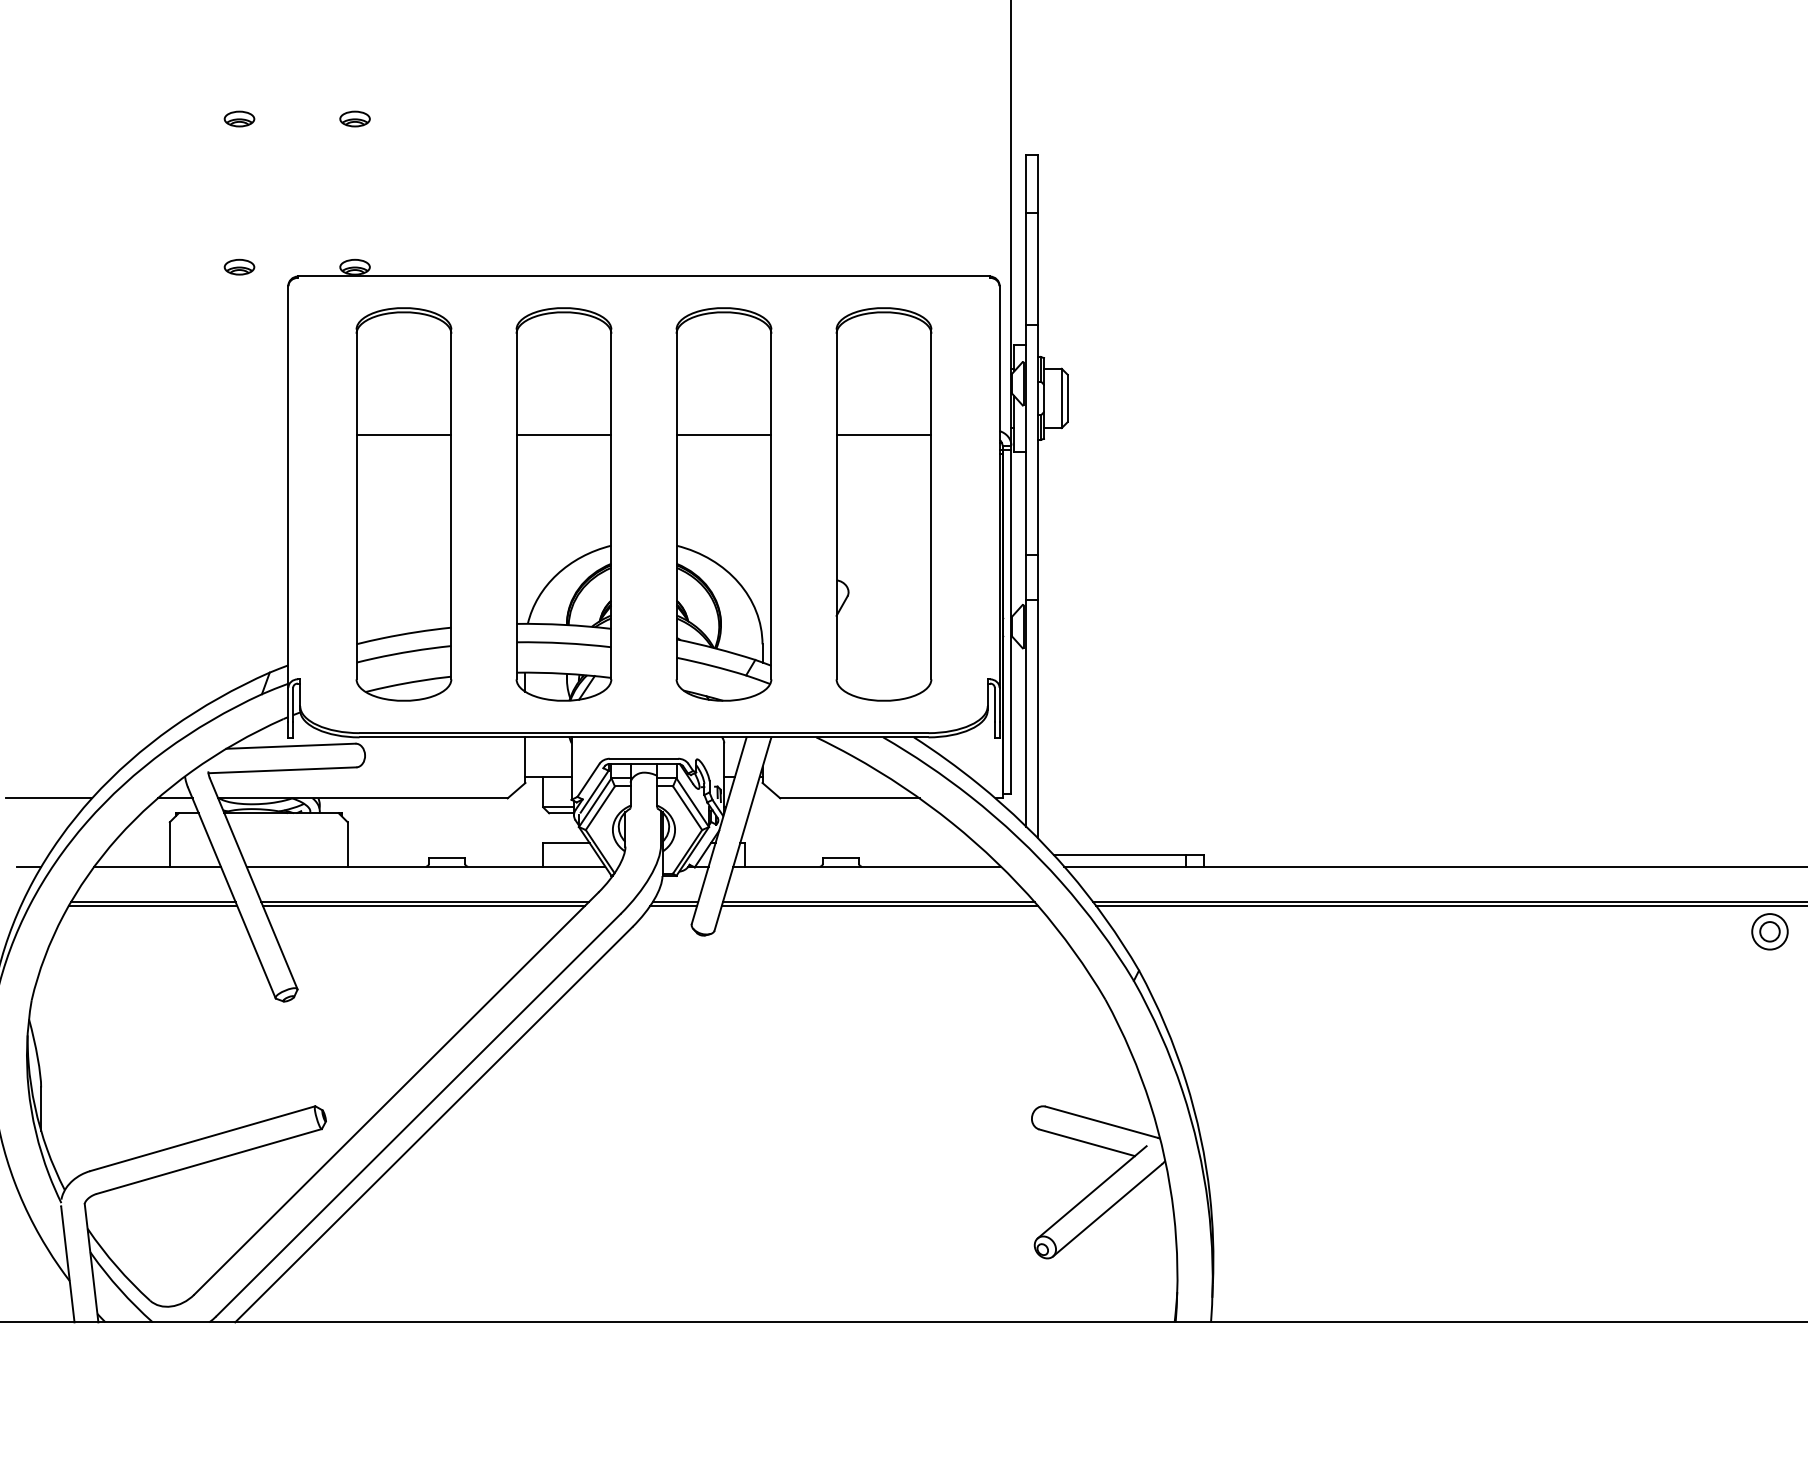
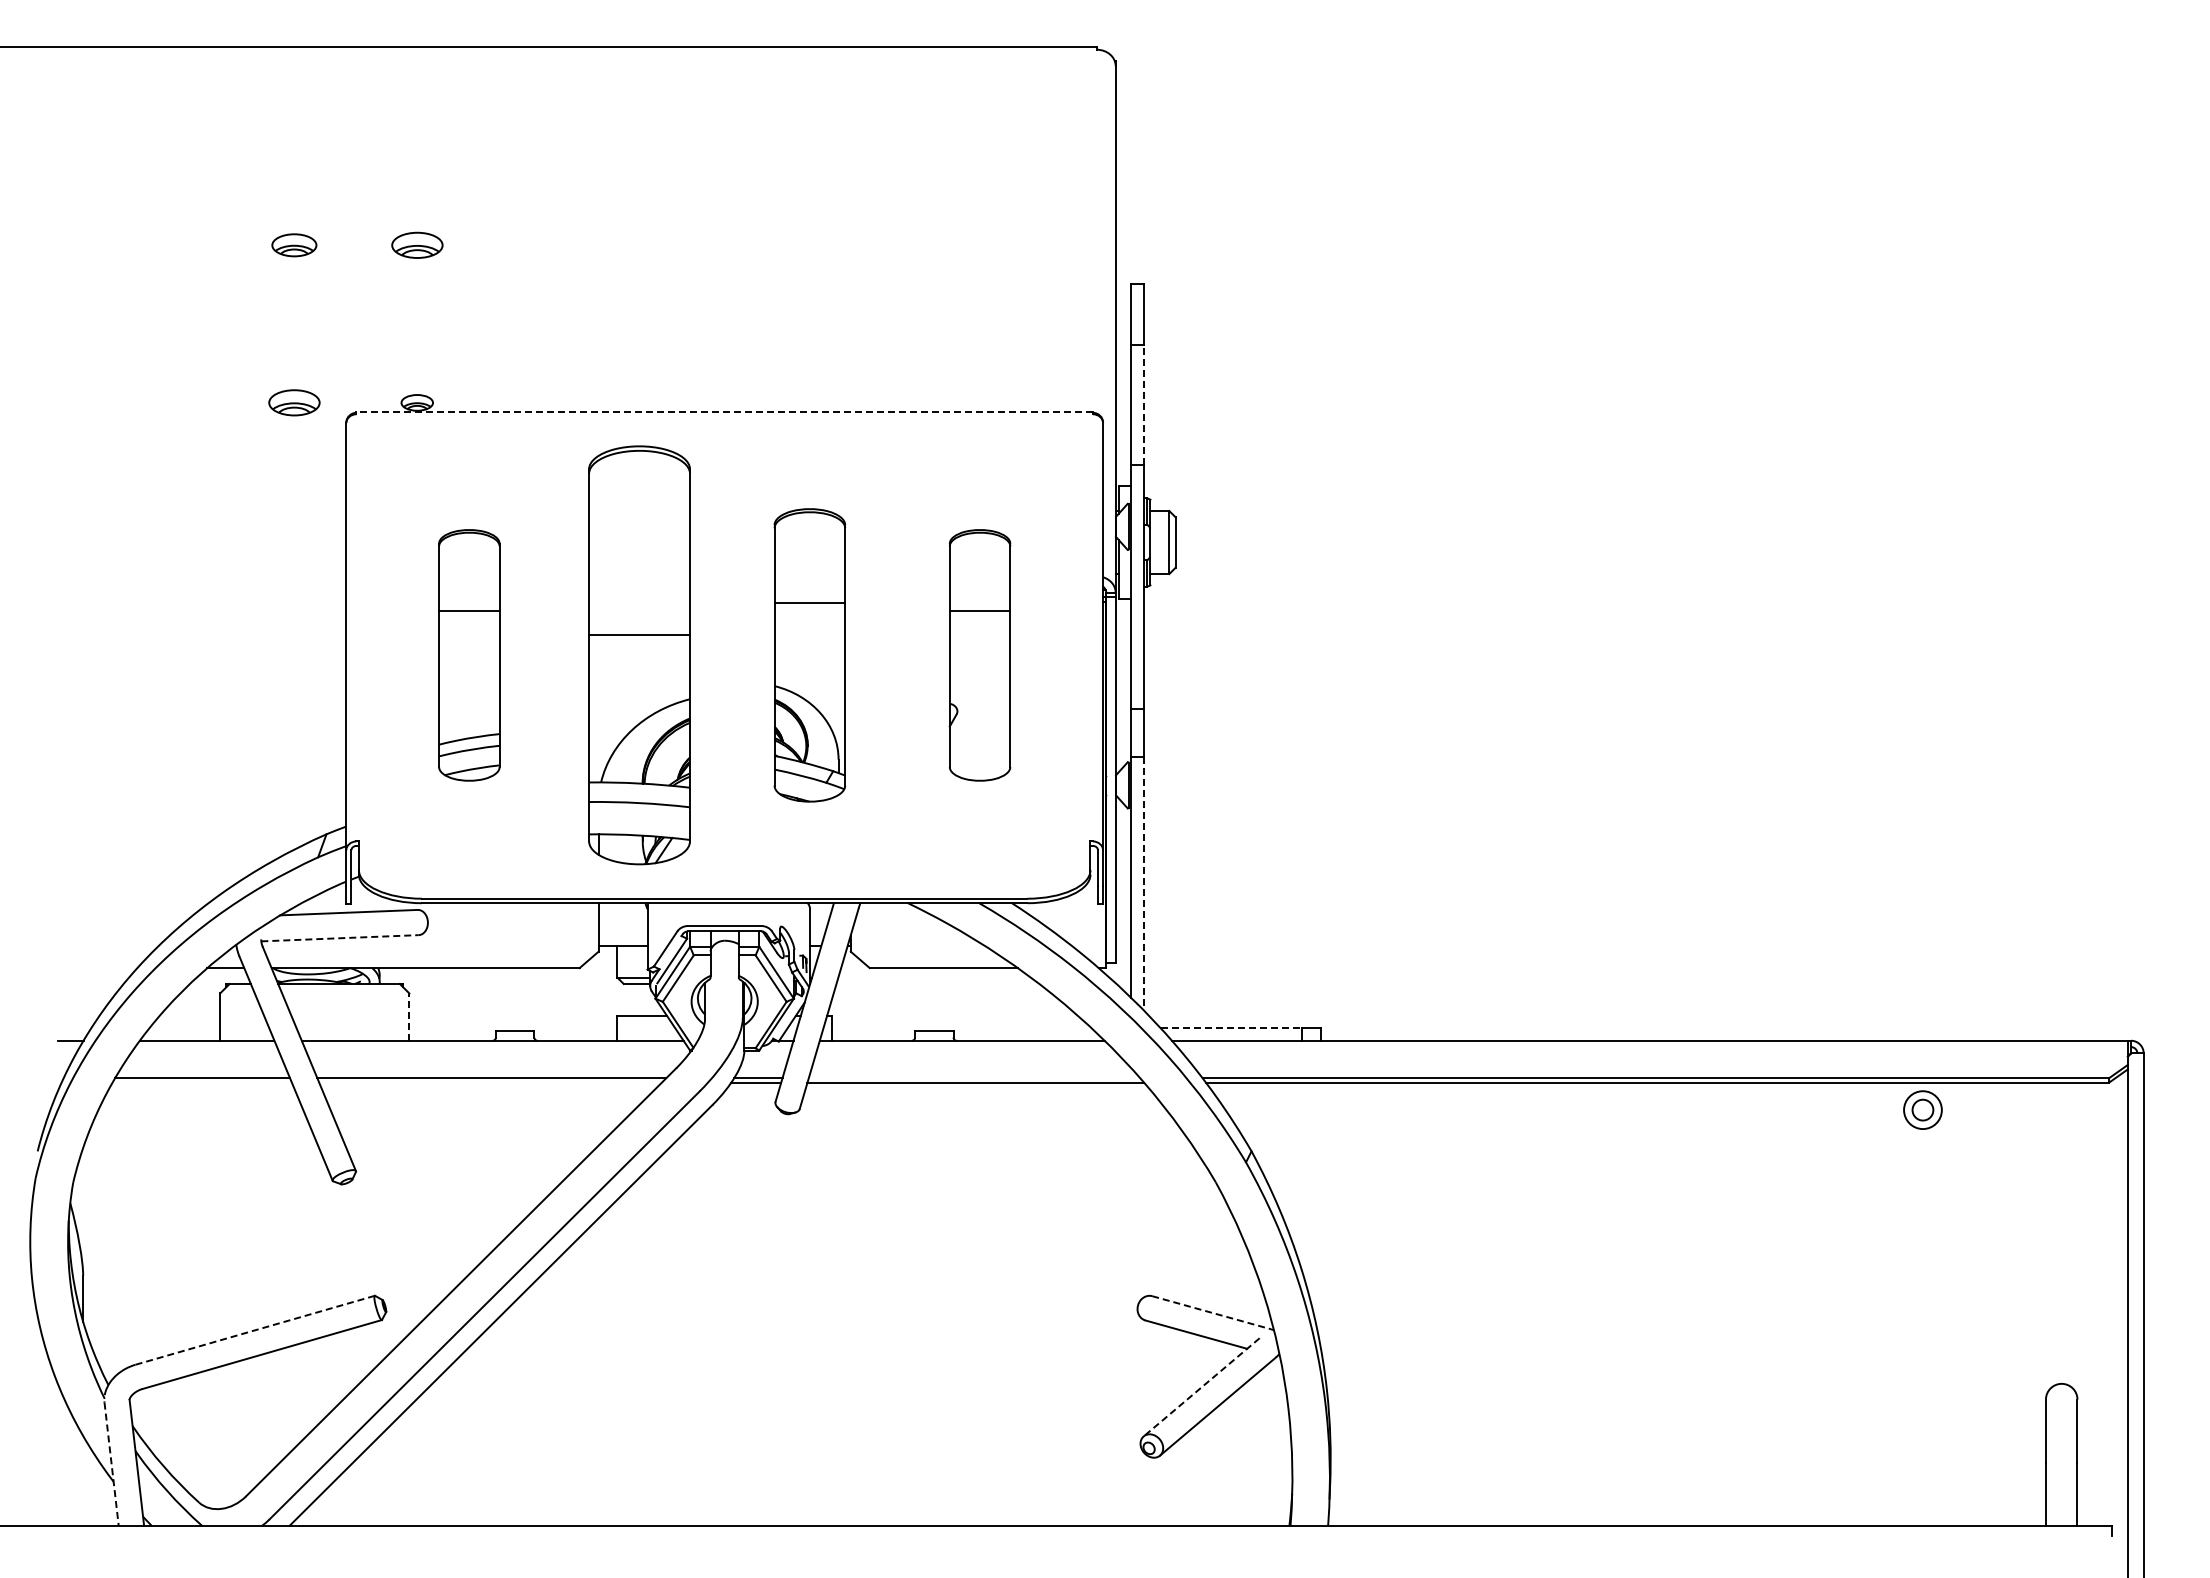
part: (238, 118) -> (293, 244), size x1.4
part: (354, 118) -> (416, 244), size x1.6
part: (238, 266) -> (293, 402), size x1.6
line: (1038, 268) -> (1144, 404), solid -> dashed
line: (643, 276) -> (724, 412), solid -> dashed
line: (563, 435) -> (639, 635), moved
part: (404, 504) -> (469, 655), size x0.6
part: (723, 504) -> (809, 655), size x0.7
part: (883, 504) -> (979, 655), size x0.6
line: (1038, 718) -> (1144, 883), solid -> dashed
line: (282, 770) -> (340, 938), solid -> dashed
line: (48, 798) -> (91, 968), removed
line: (347, 844) -> (409, 1017), solid -> dashed
line: (1120, 855) -> (1231, 1028), solid -> dashed
line: (878, 902) -> (974, 1078), removed
line: (152, 905) -> (201, 1082), removed
line: (423, 905) -> (490, 1082), removed
line: (1101, 1121) -> (1211, 1312), solid -> dashed
line: (203, 1138) -> (255, 1330), solid -> dashed
line: (1092, 1192) -> (1201, 1387), solid -> dashed
line: (67, 1264) -> (111, 1464), solid -> dashed

